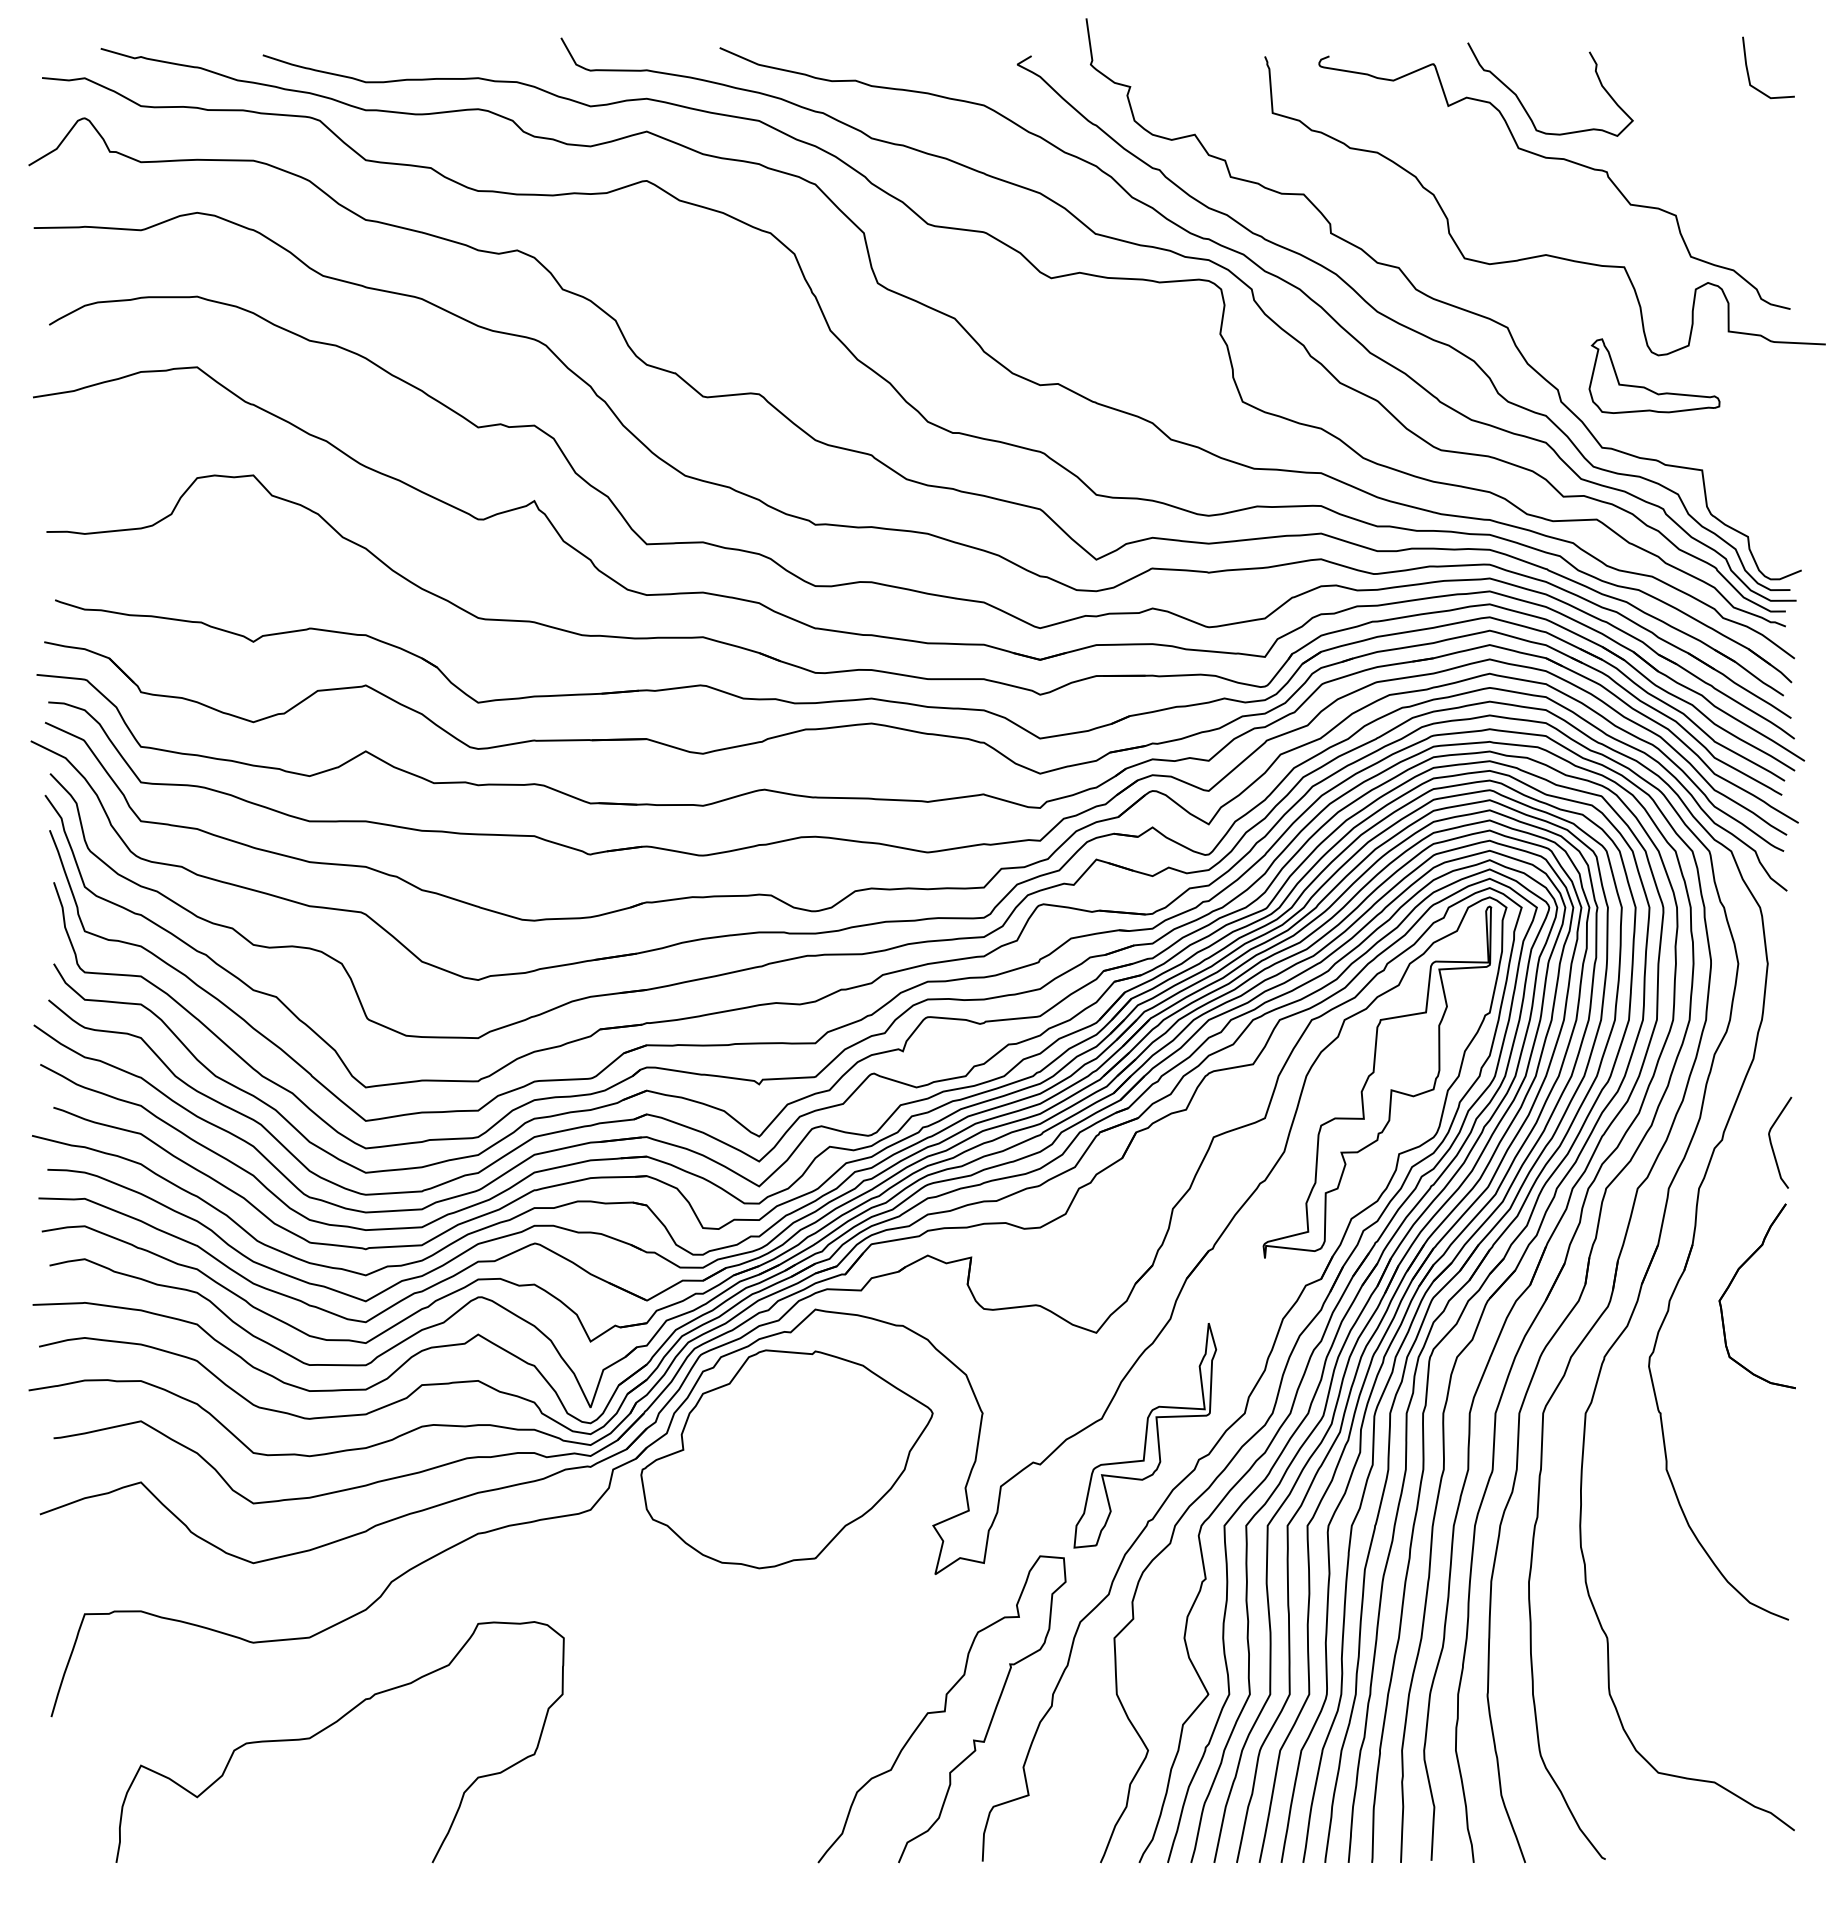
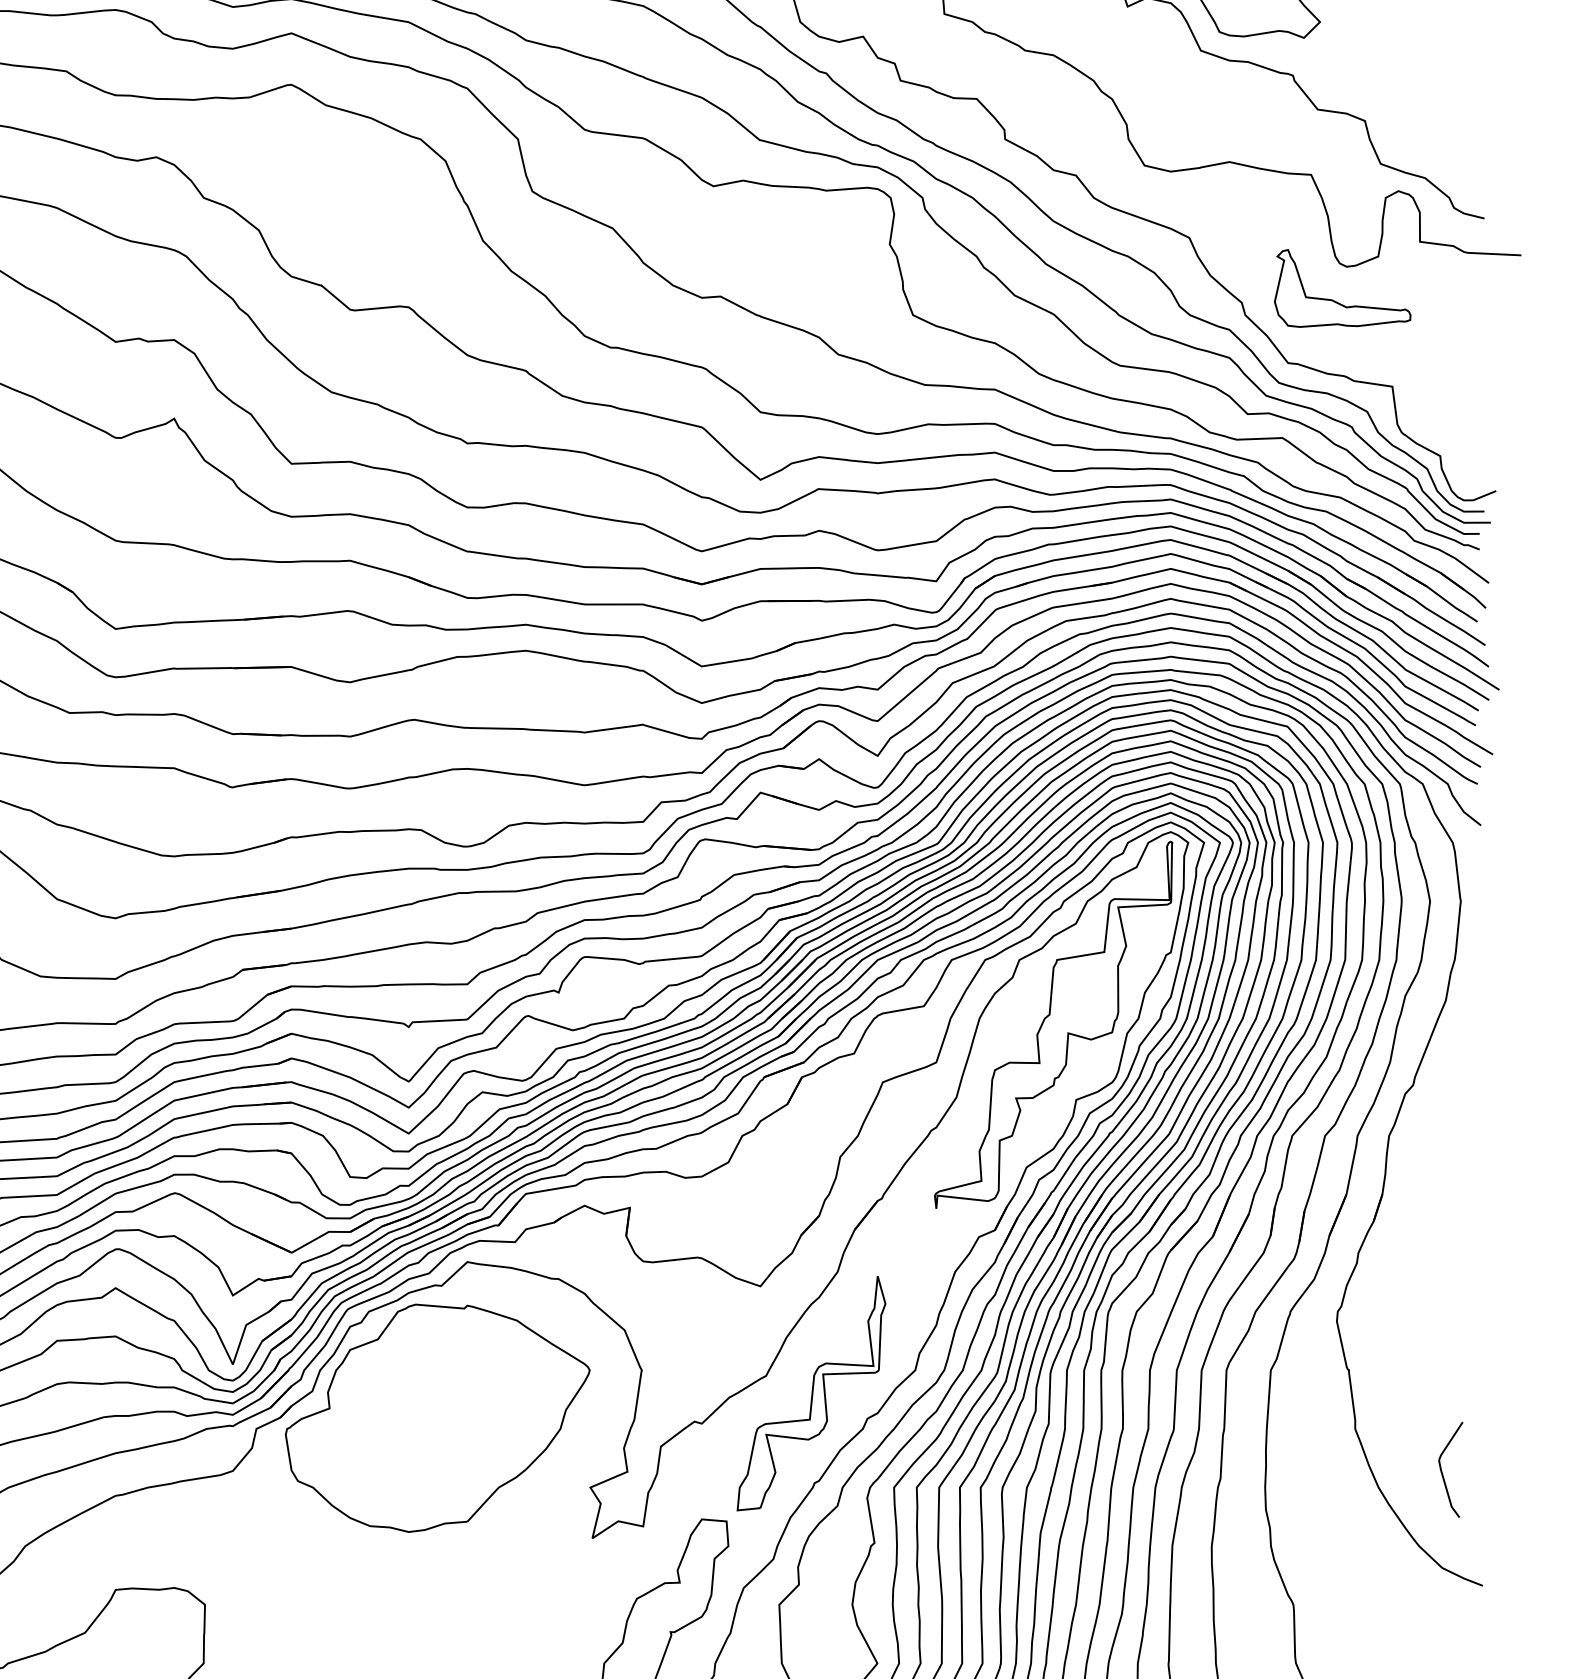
curve: (1772, 1144) -> (1442, 1471), moved
part: (1731, 1284) -> (1422, 1235), removed

